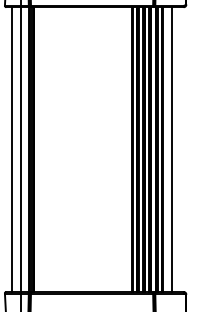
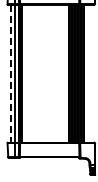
line: (11, 149) -> (10, 73), solid -> dashed
line: (172, 149) -> (88, 73), removed

